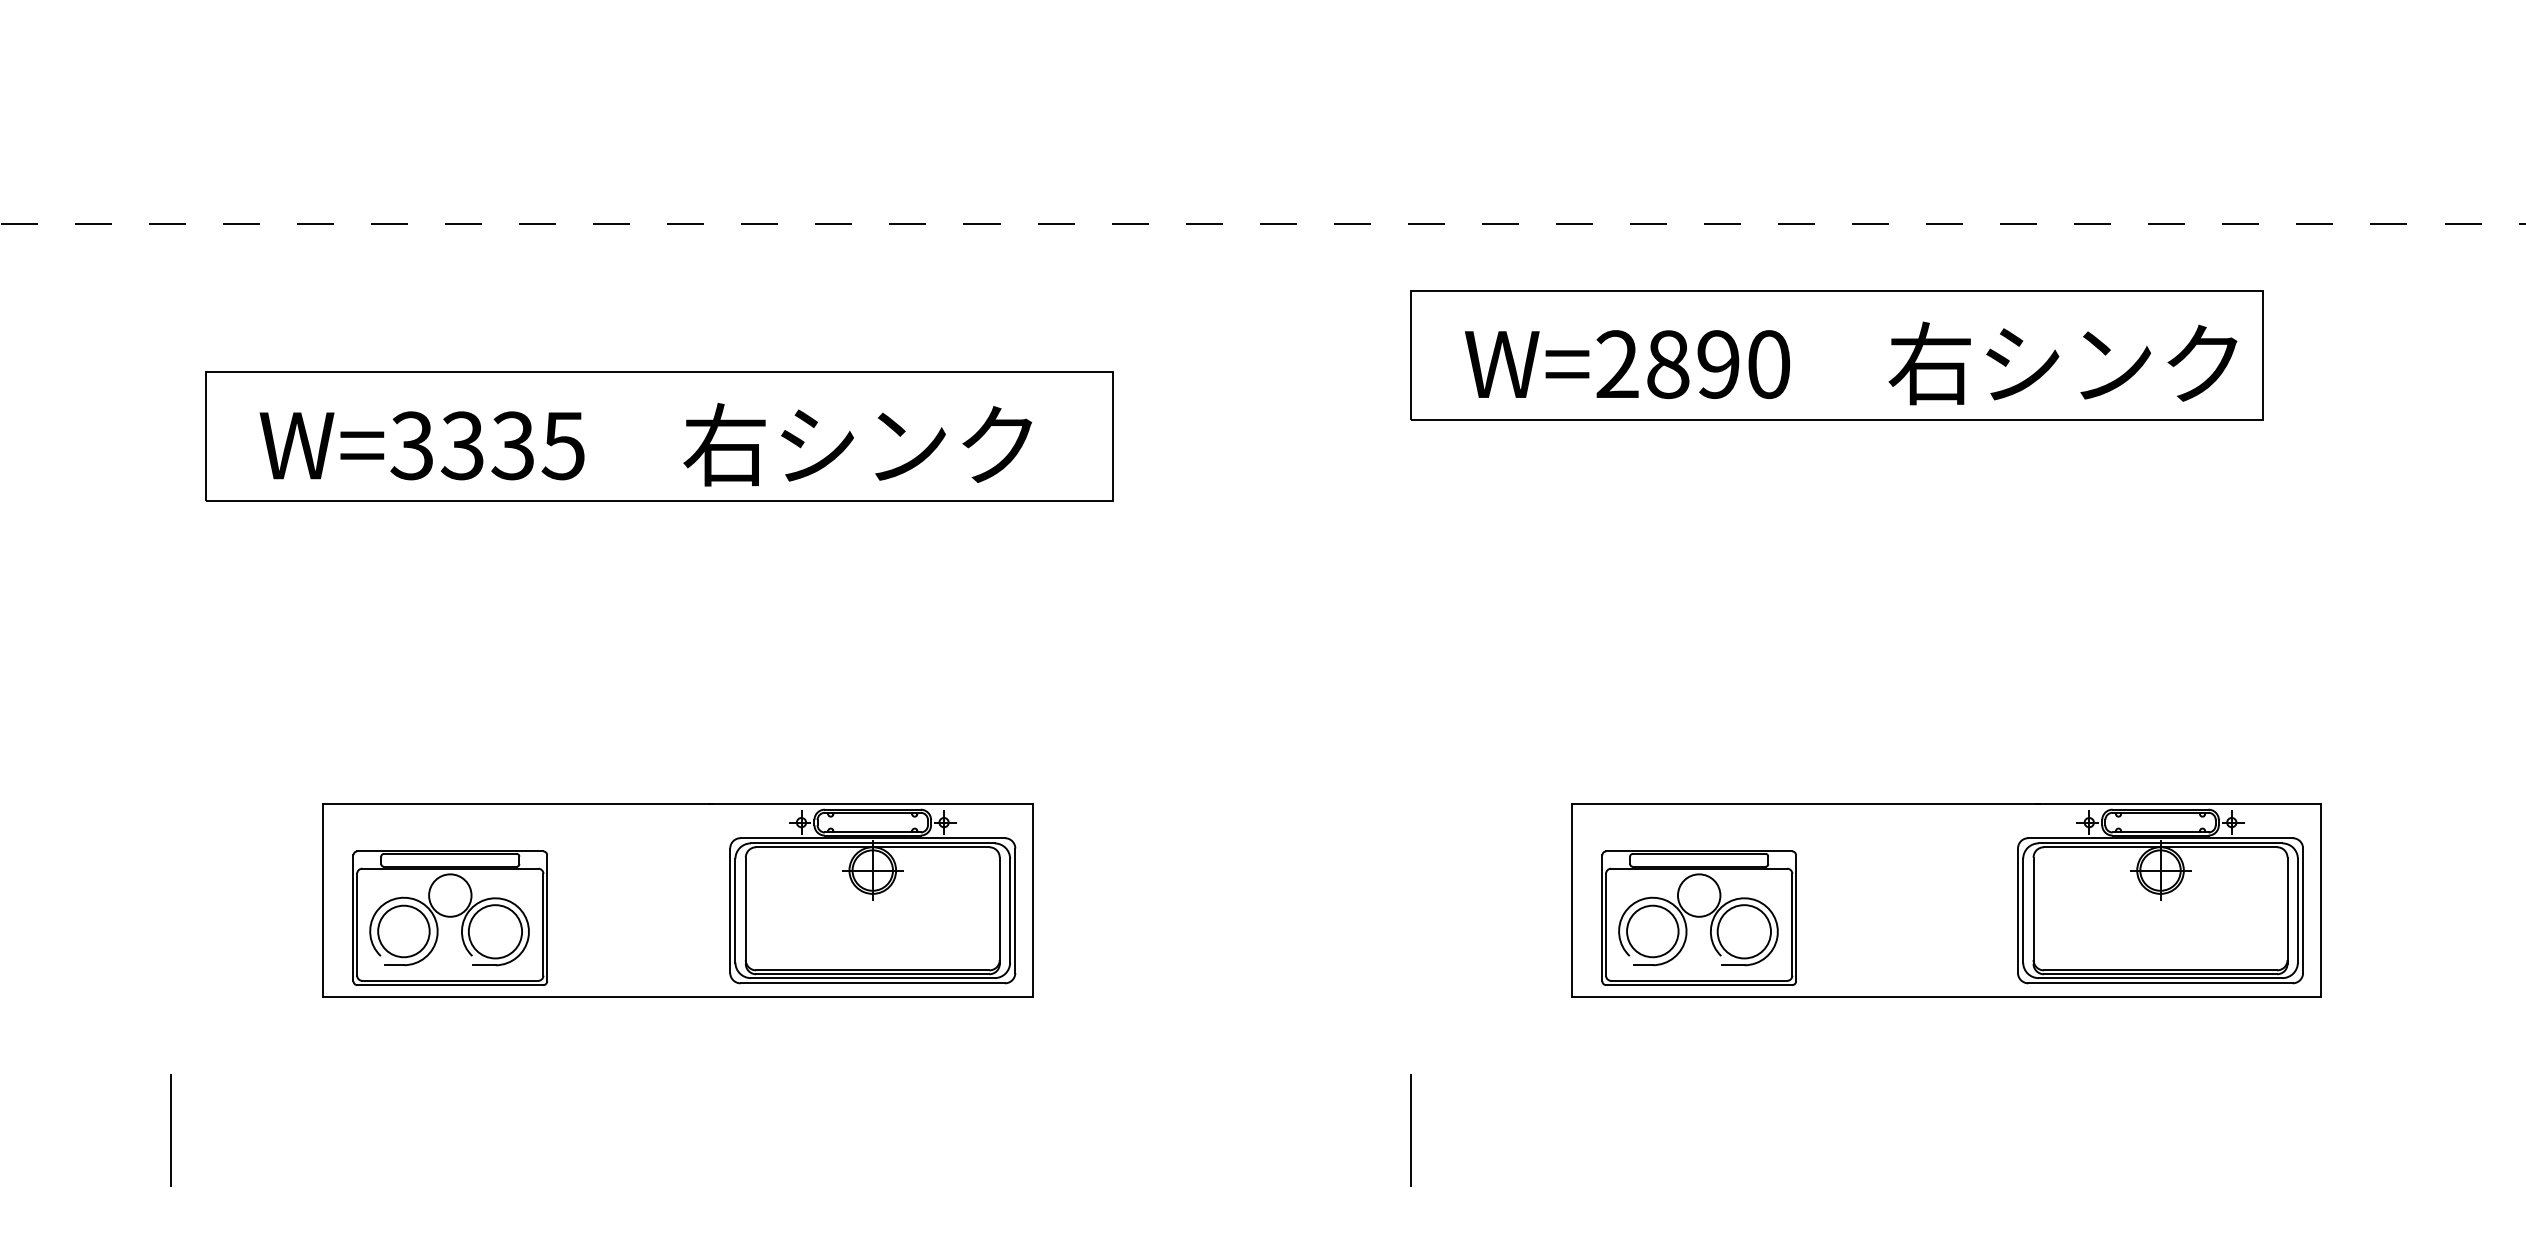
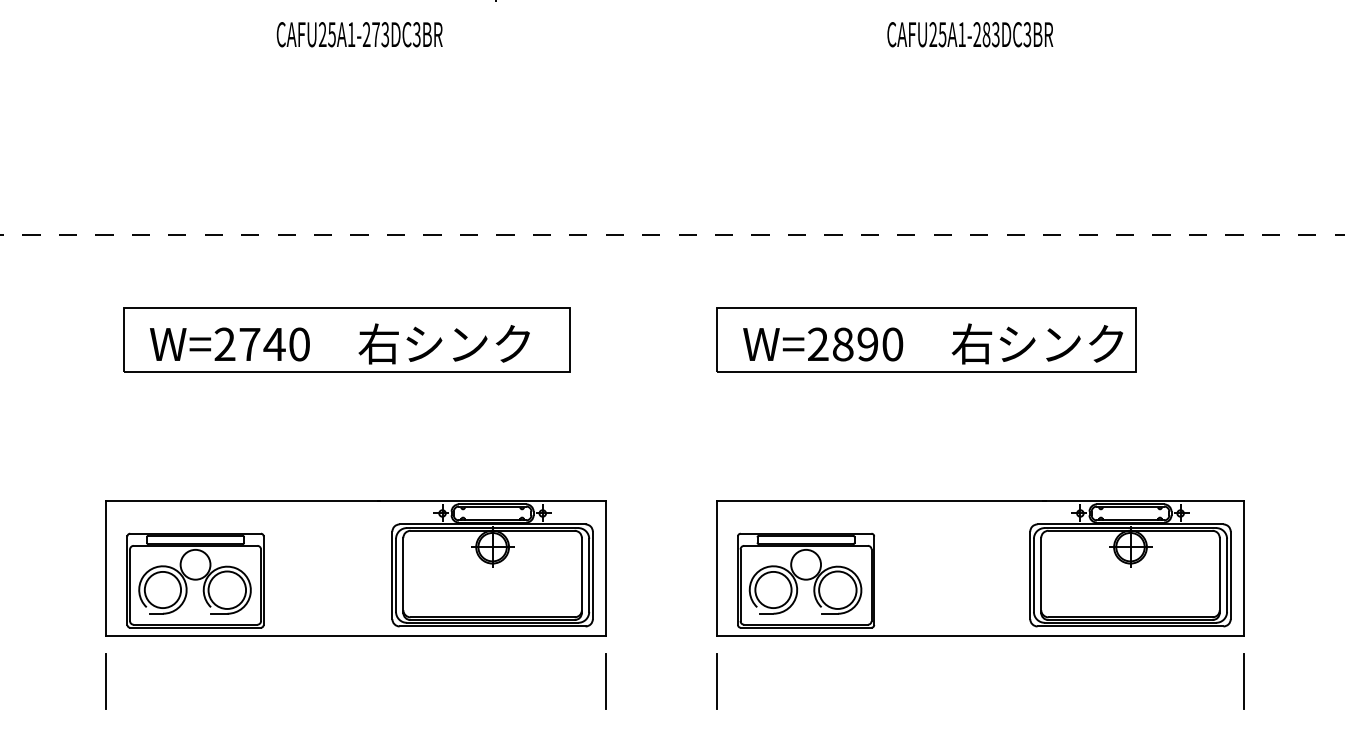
part: (1837, 354) -> (926, 339), moved
text: (486, 445) -> (261, 344), W=3335 -> W=2740
part: (677, 900) -> (355, 568), size x1.43
part: (1947, 900) -> (980, 568), size x1.43
line: (1185, 1130) -> (605, 681), added
line: (2481, 1130) -> (1243, 681), added

